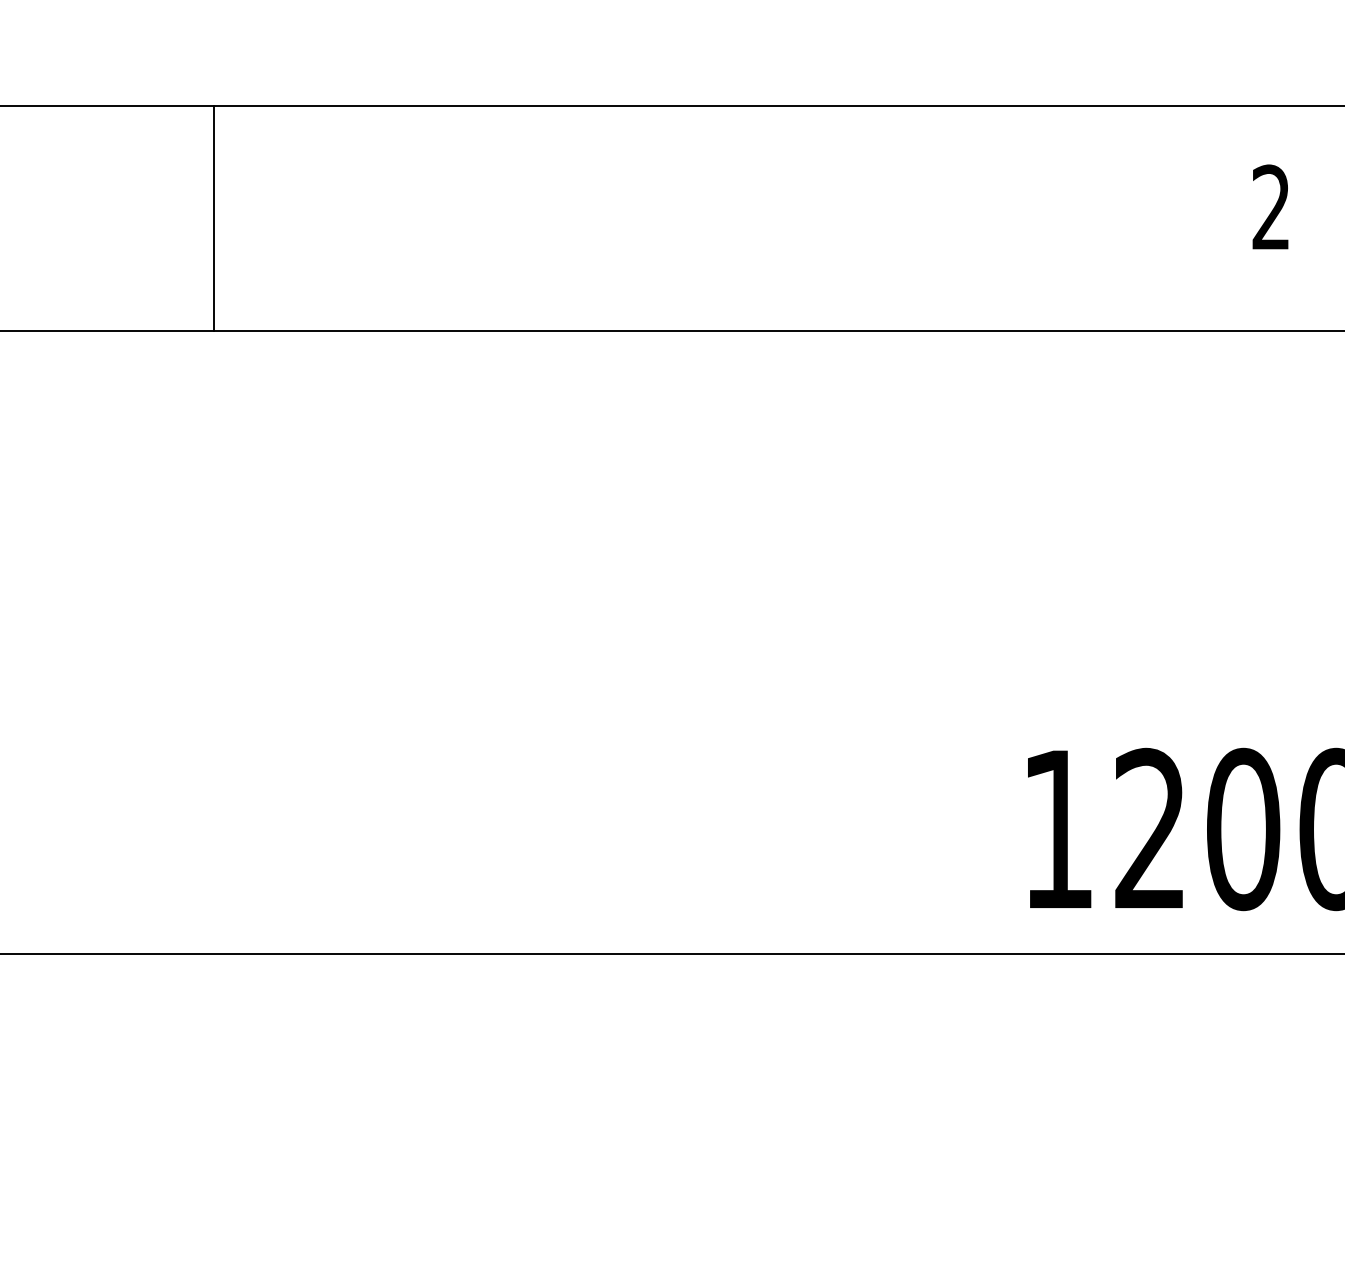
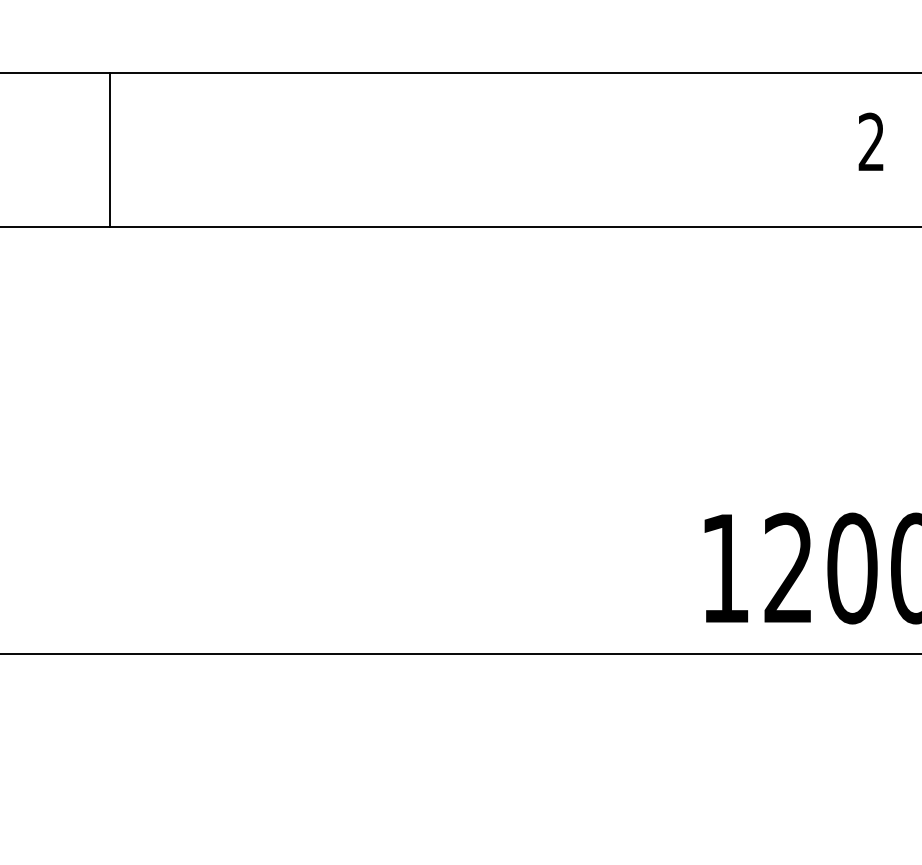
line: (213, 218) -> (109, 149), moved

